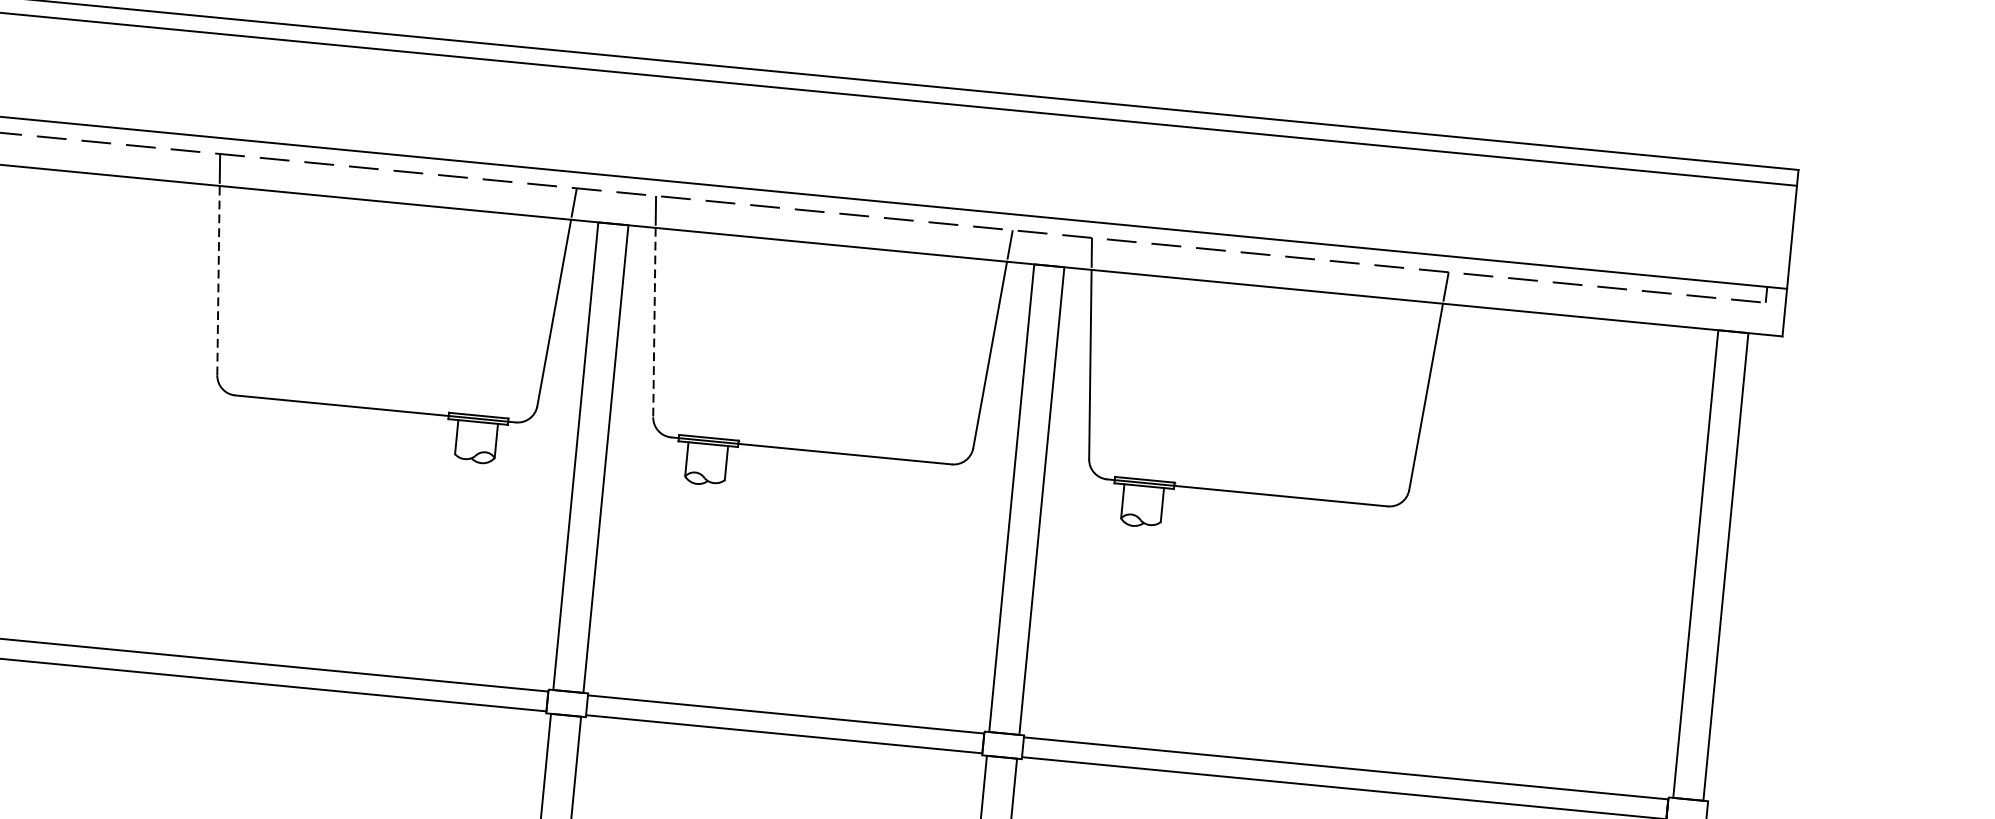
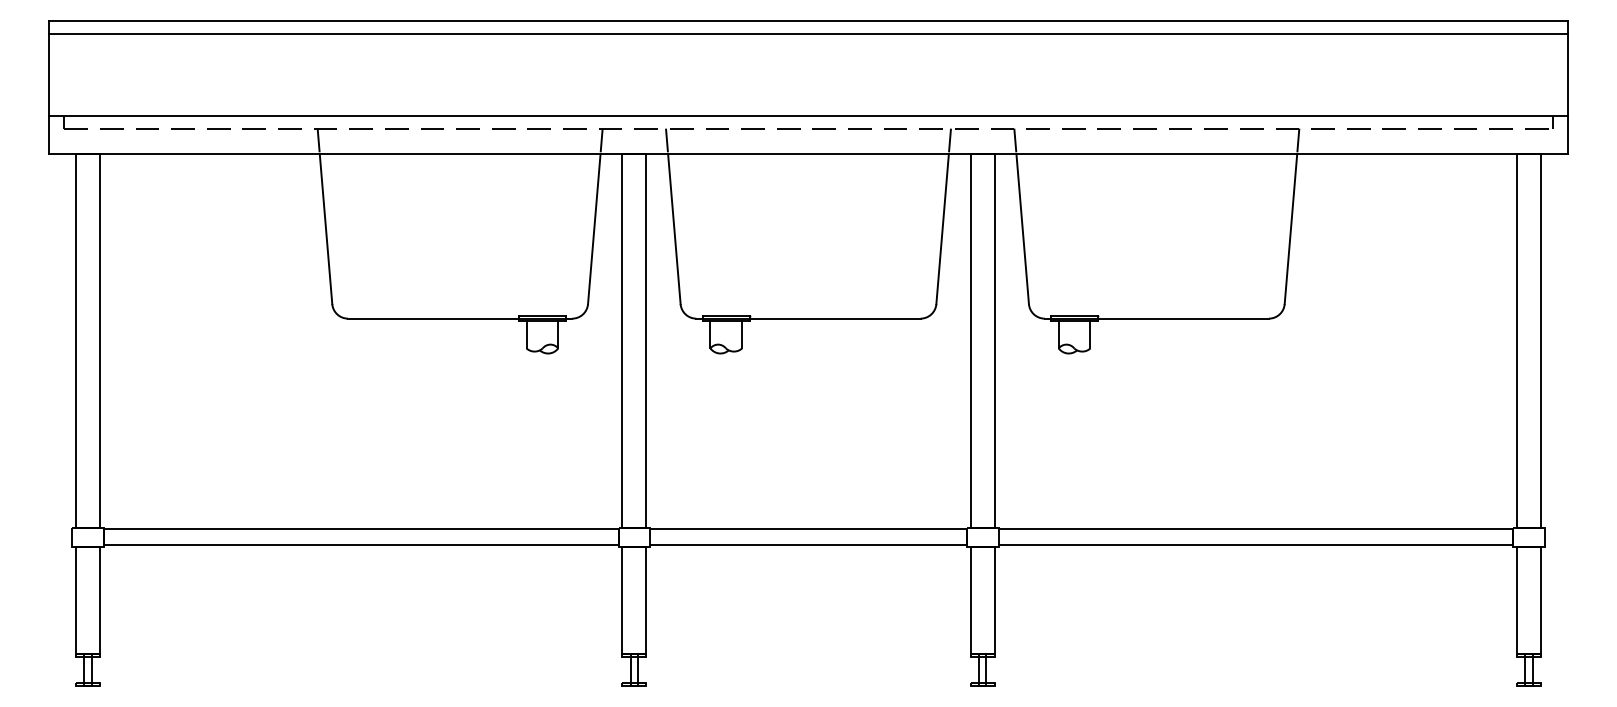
line: (217, 279) -> (325, 228), dashed -> solid
line: (654, 323) -> (674, 229), dashed -> solid

